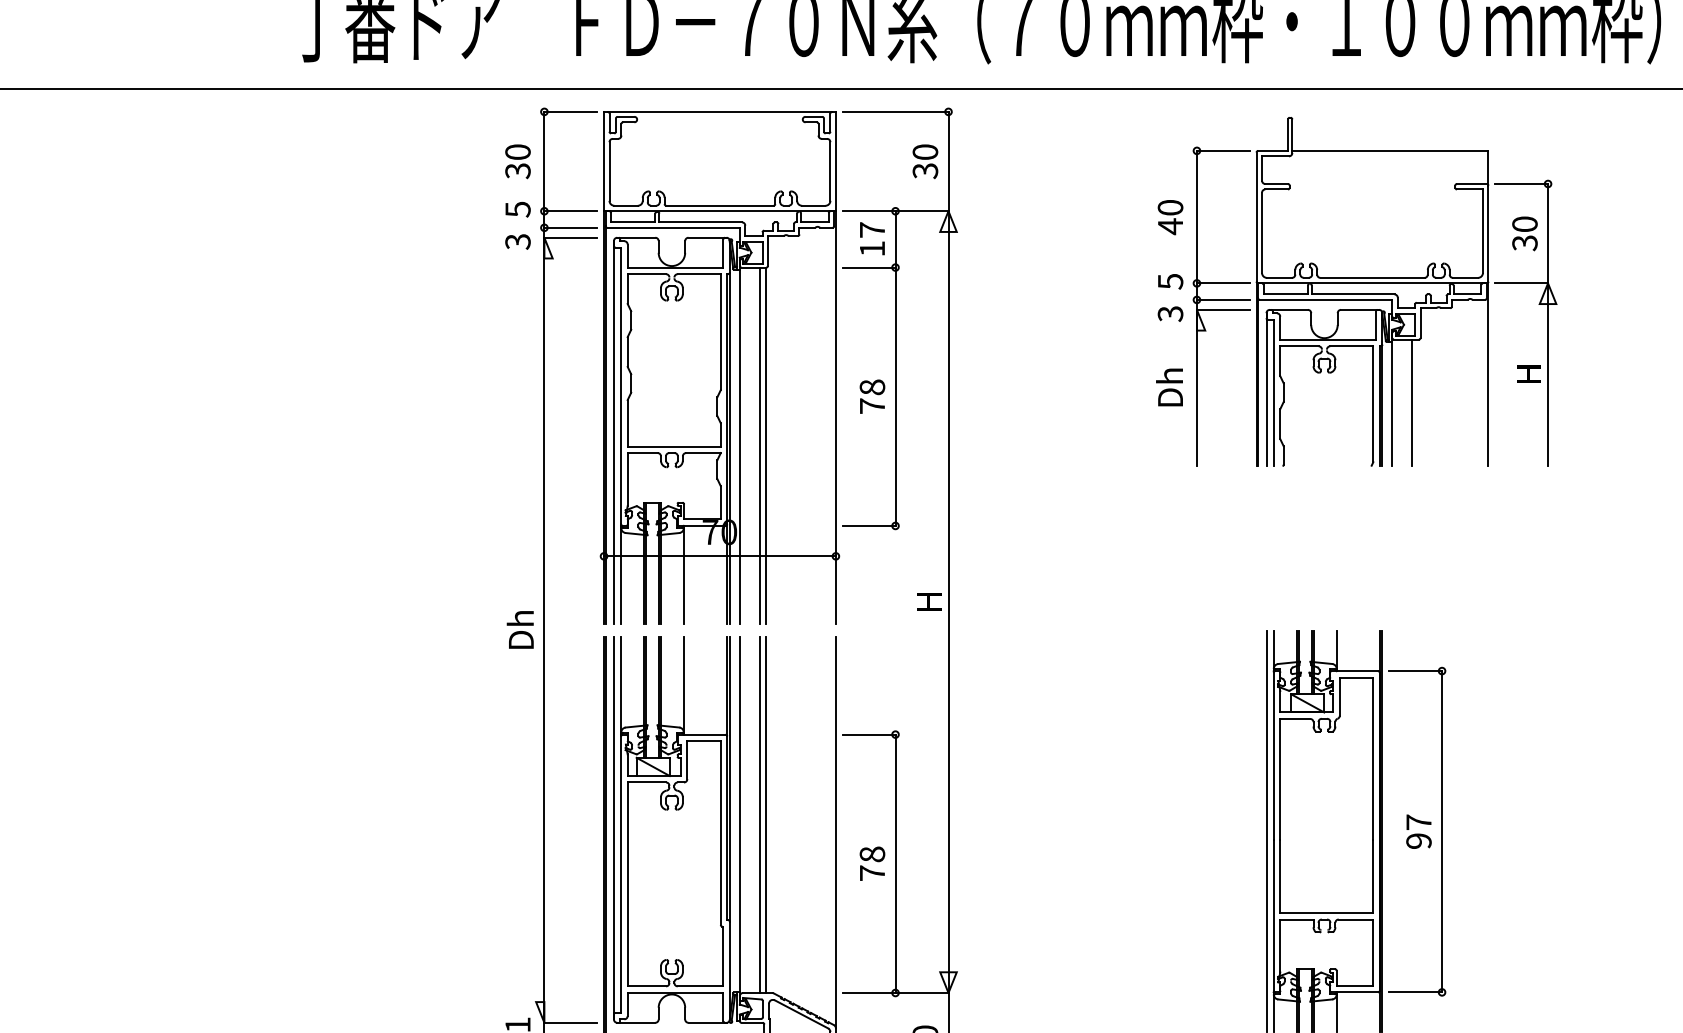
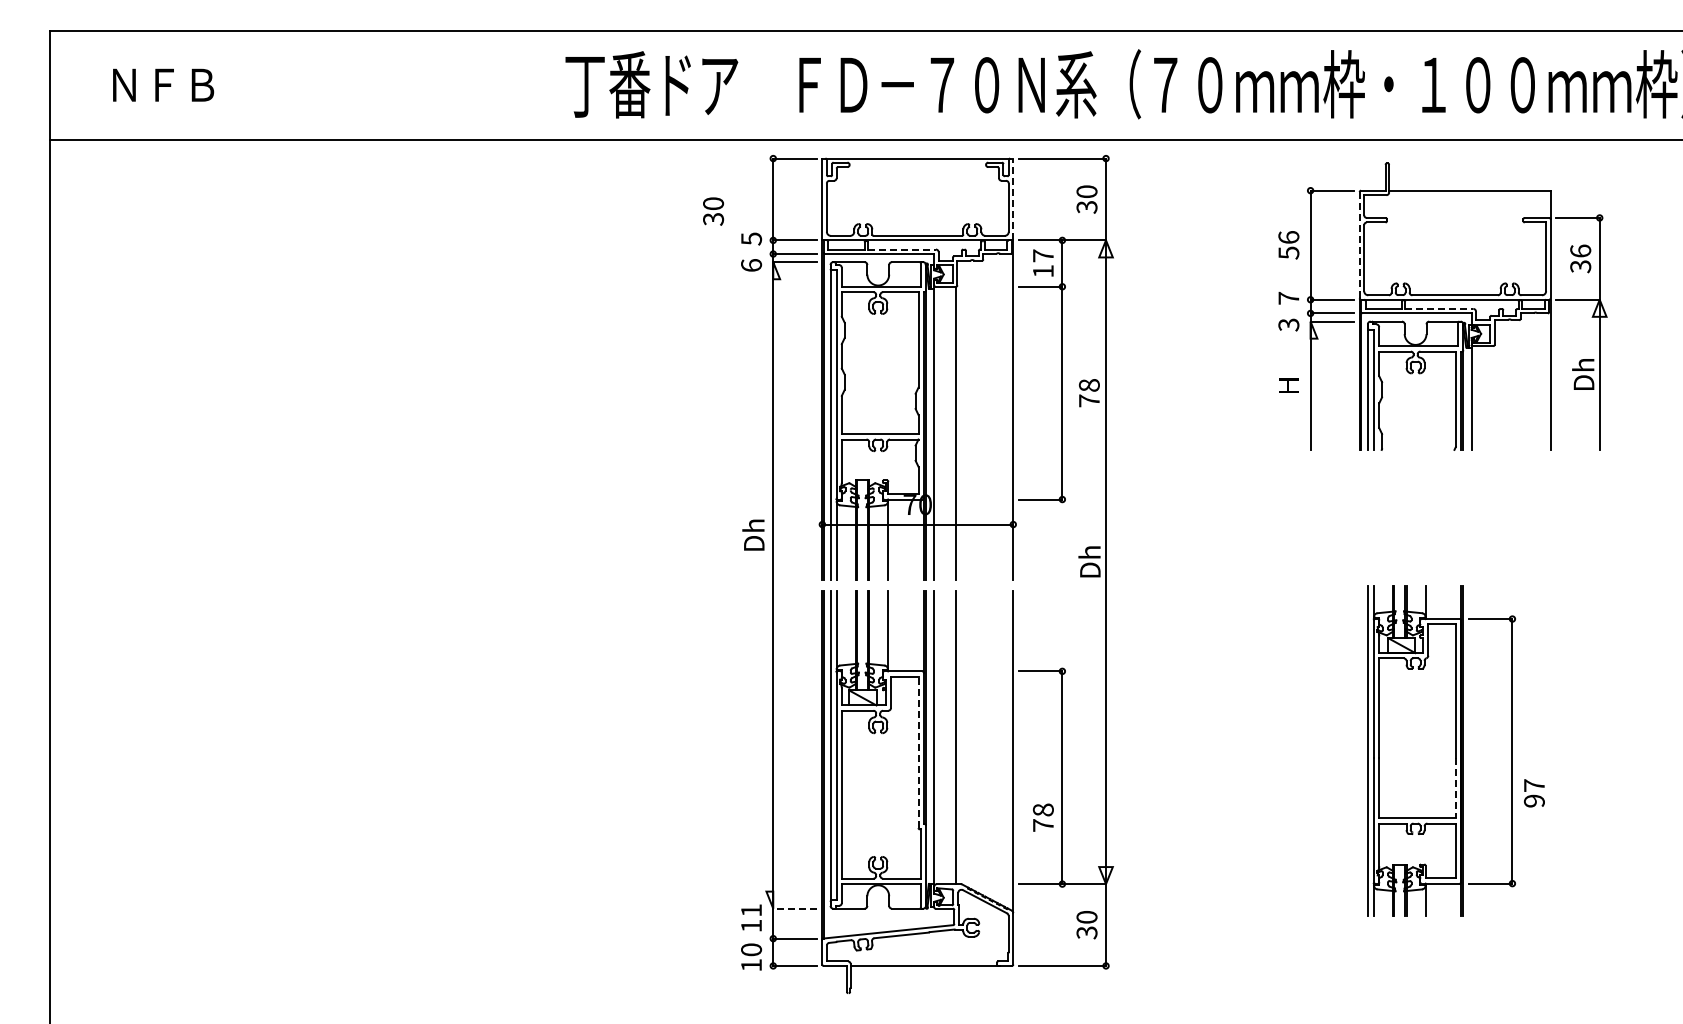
text: (517, 161) -> (713, 211), moved
line: (836, 161) -> (1013, 199), solid -> dashed
line: (1256, 216) -> (1359, 244), solid -> dashed
text: (1170, 217) -> (1288, 245), 40 -> 56
line: (701, 222) -> (902, 249), solid -> dashed
text: (1524, 223) -> (1580, 250), 30 -> 36
text: (517, 241) -> (751, 265), 3 -> 6
text: (1170, 281) -> (1288, 298), 5 -> 7
line: (1353, 293) -> (1439, 308), solid -> dashed
text: (1528, 374) -> (1583, 374), H -> Dh
text: (1170, 387) -> (1288, 385), Dh -> H
text: (872, 397) -> (1089, 393), moved
line: (1411, 402) -> (1487, 397), removed
line: (759, 444) -> (950, 432), removed
text: (928, 601) -> (1089, 561), H -> Dh
text: (520, 629) -> (753, 534), moved
line: (759, 814) -> (950, 737), removed
text: (1419, 831) -> (1534, 793), moved
line: (720, 833) -> (918, 752), solid -> dashed
text: (872, 863) -> (1043, 817), moved
line: (1372, 876) -> (1455, 788), solid -> dashed
line: (571, 1022) -> (795, 908), solid -> dashed

